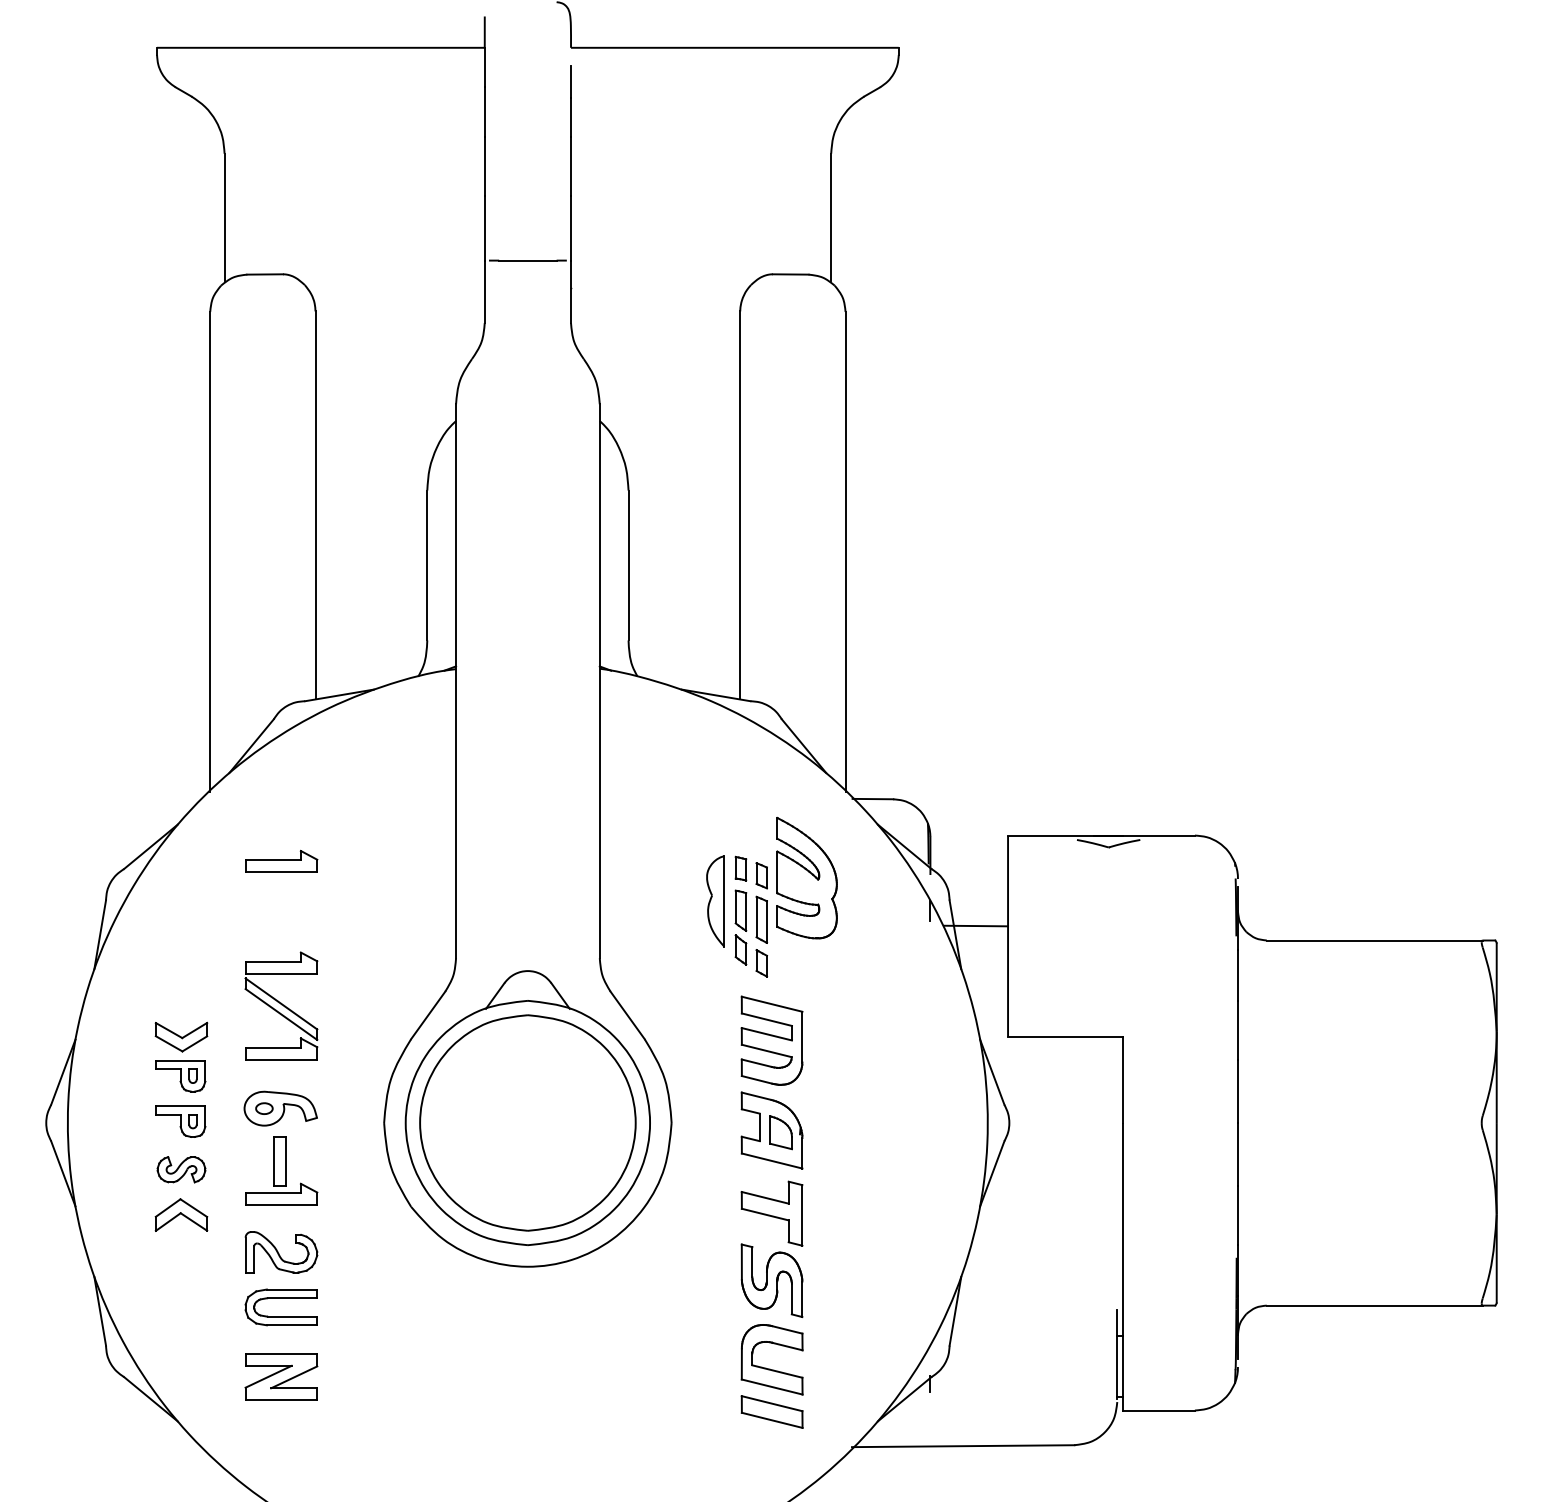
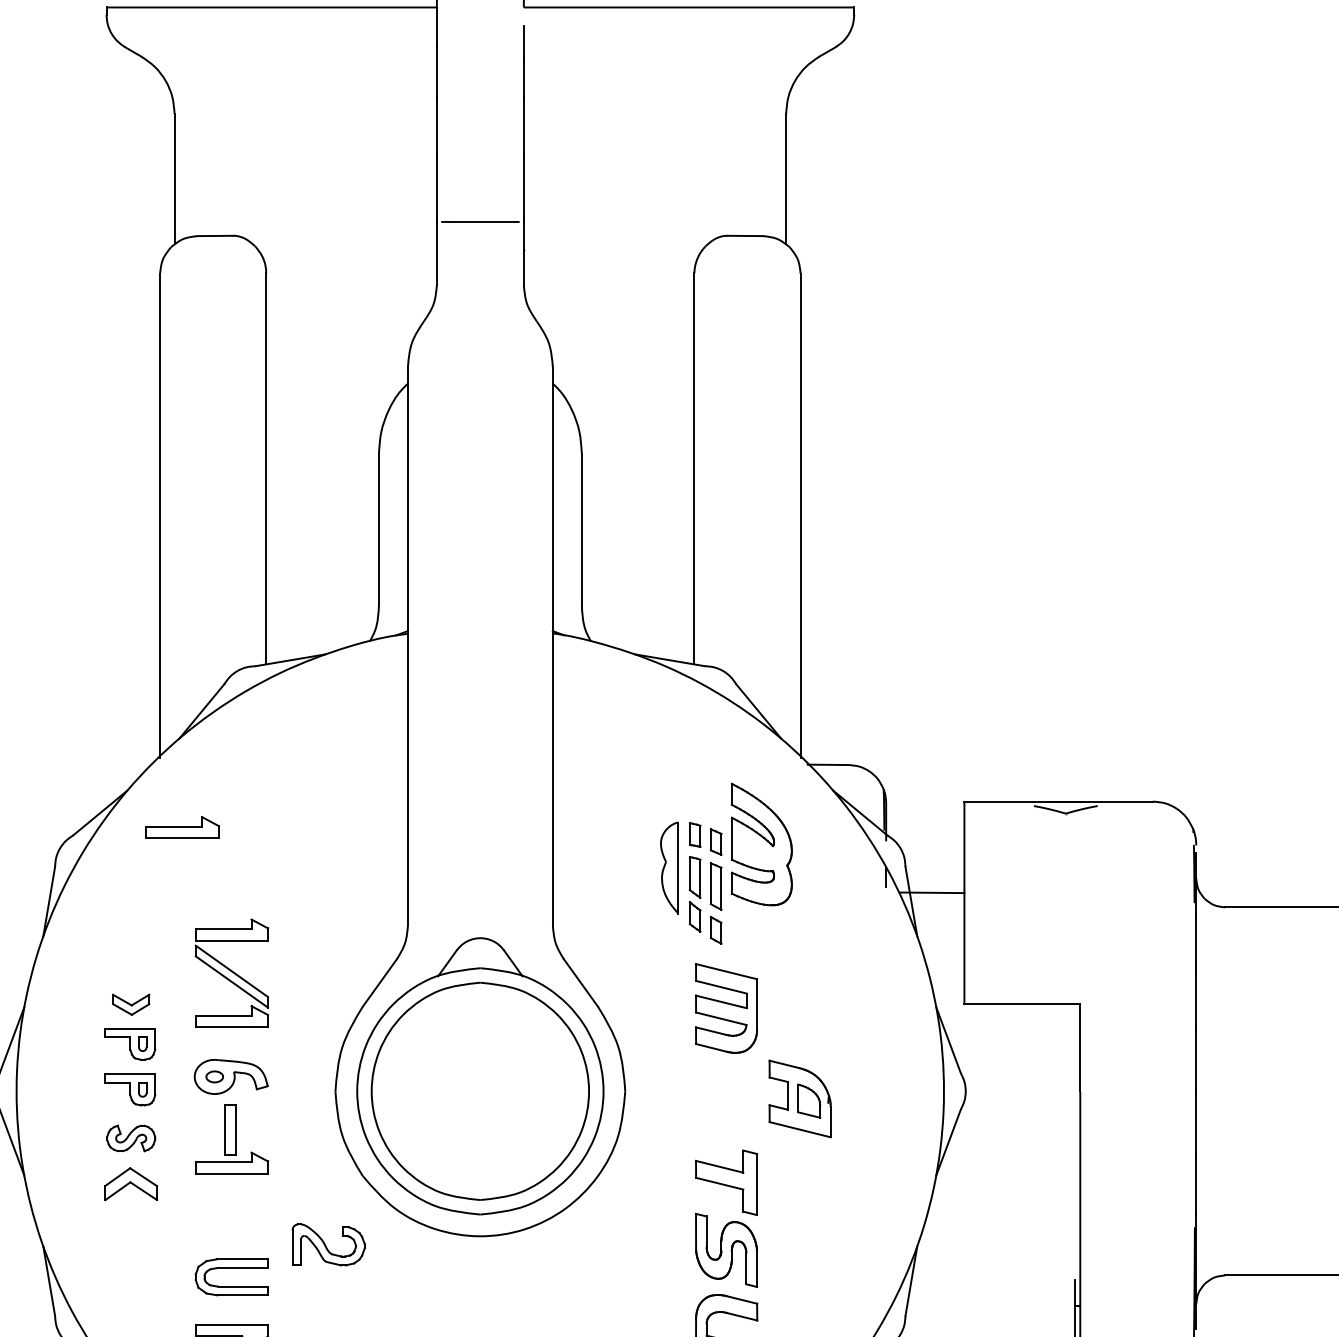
part: (281, 860) -> (182, 826), moved
part: (181, 1036) -> (131, 1004), size x0.7
part: (771, 1130) -> (799, 1098), moved
part: (281, 1252) -> (328, 1245), moved

